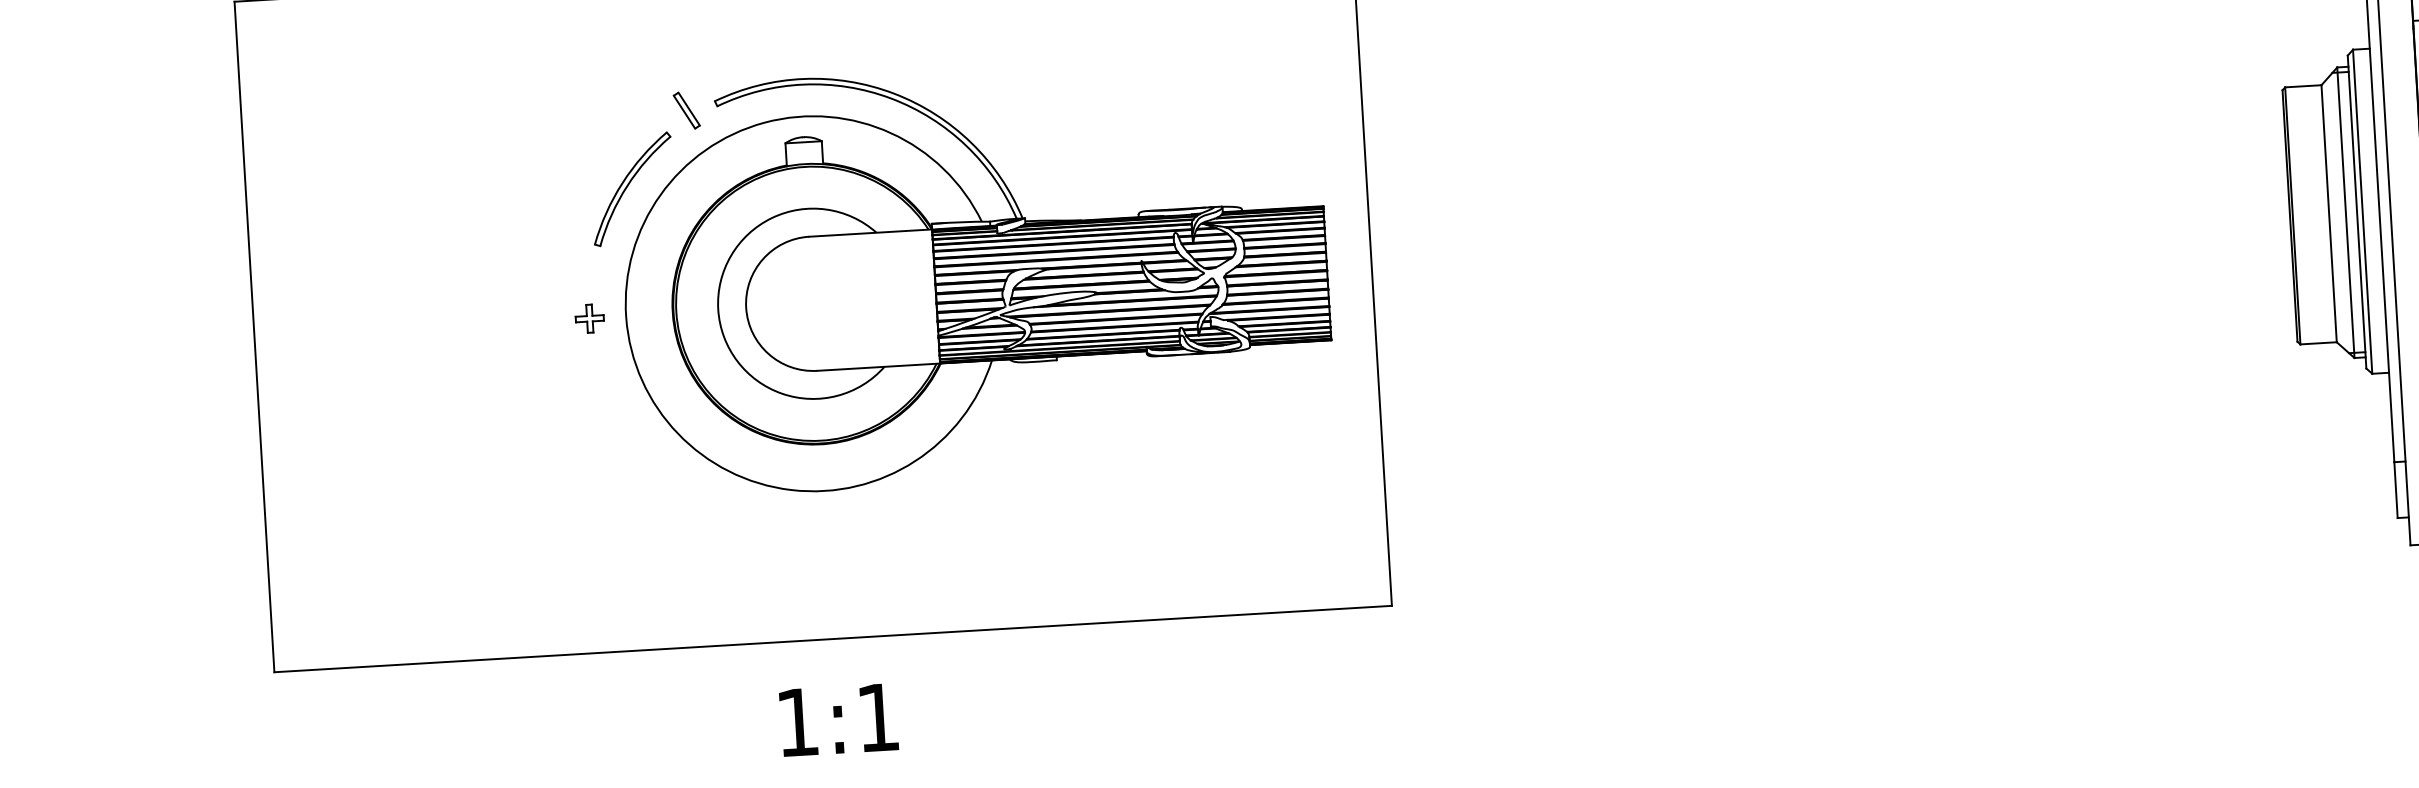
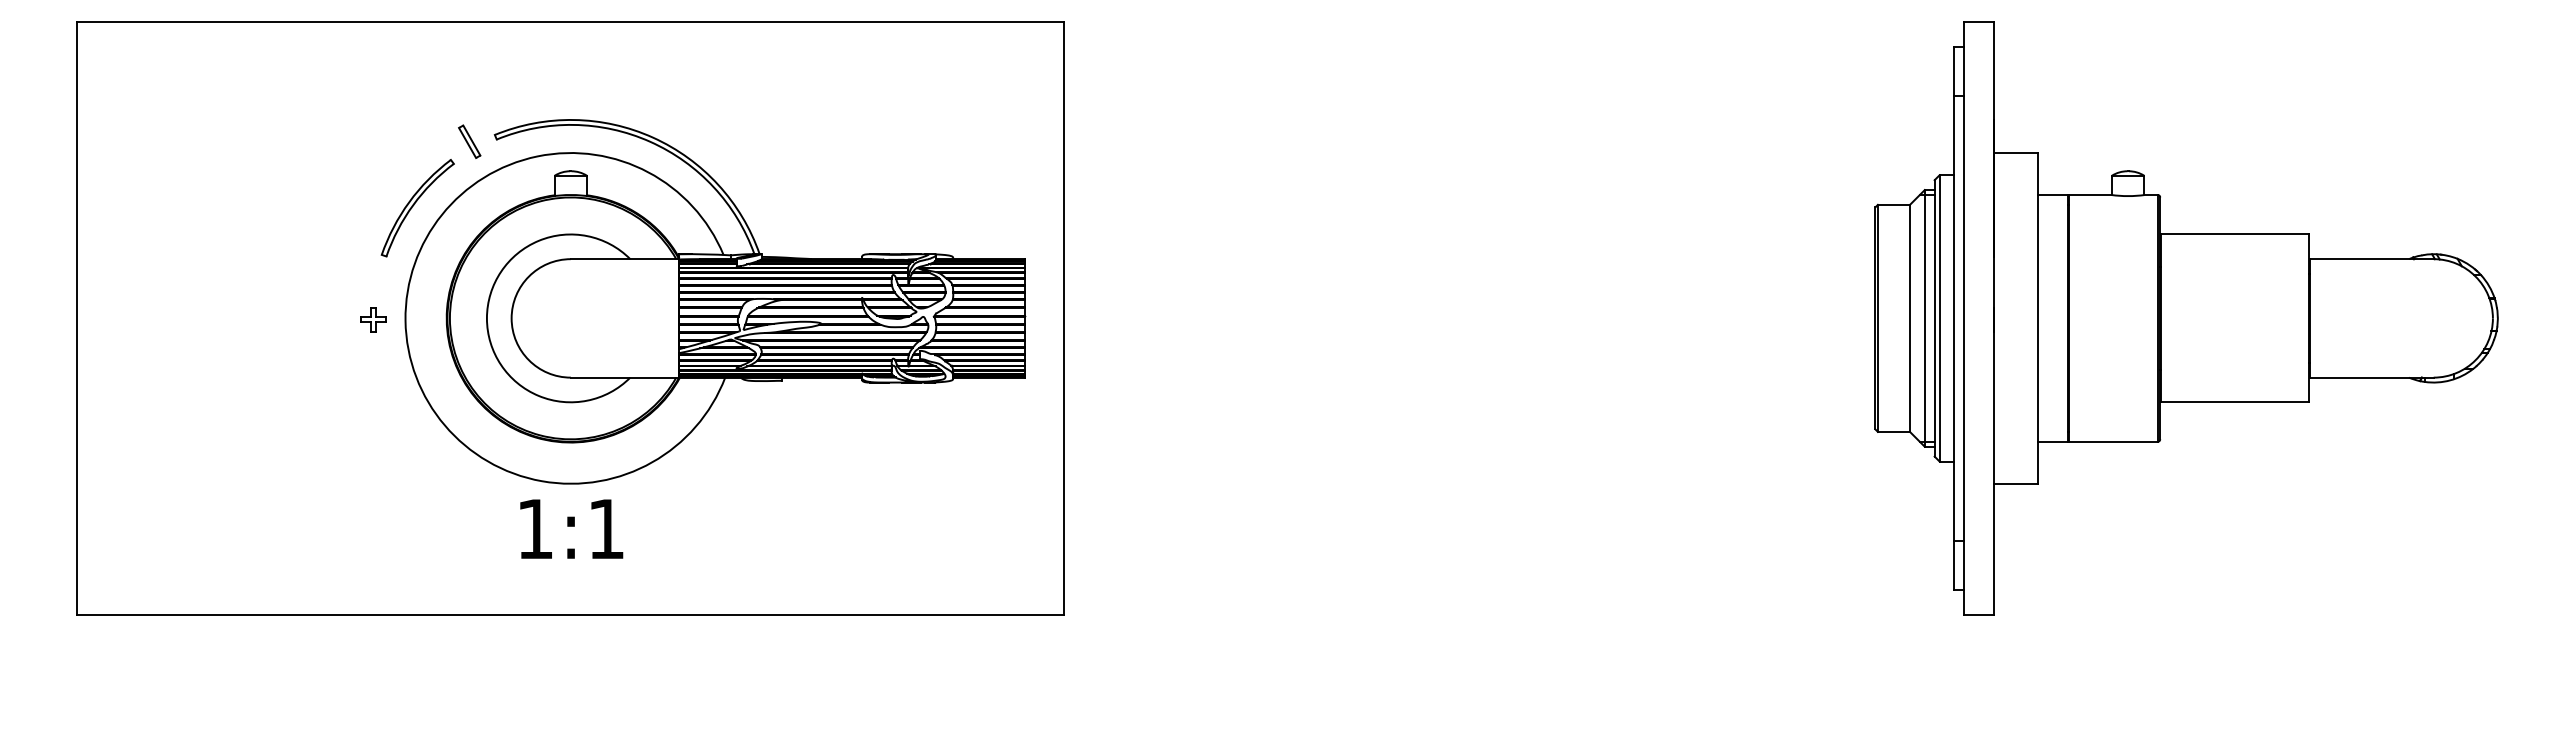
text: (838, 719) -> (571, 528), moved

